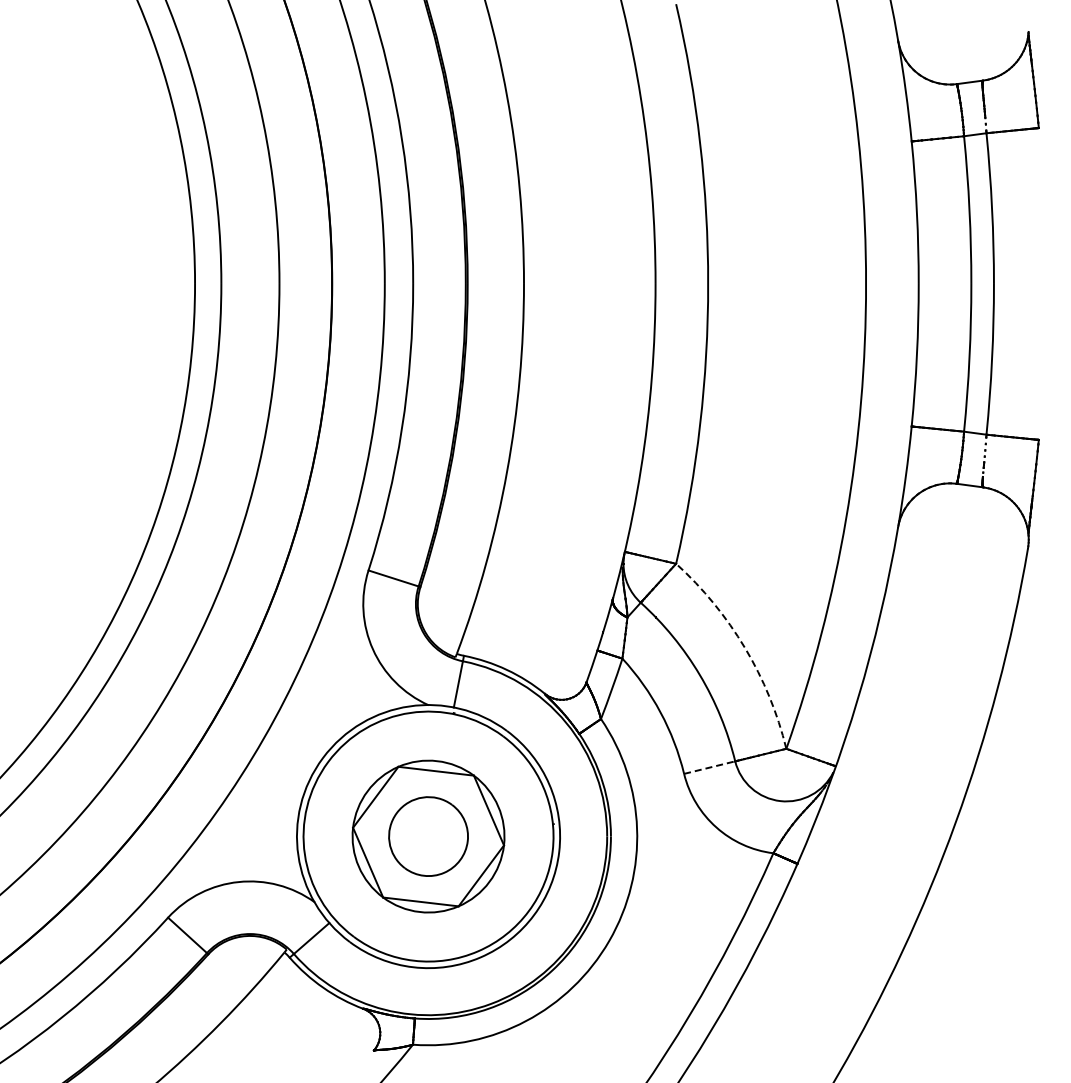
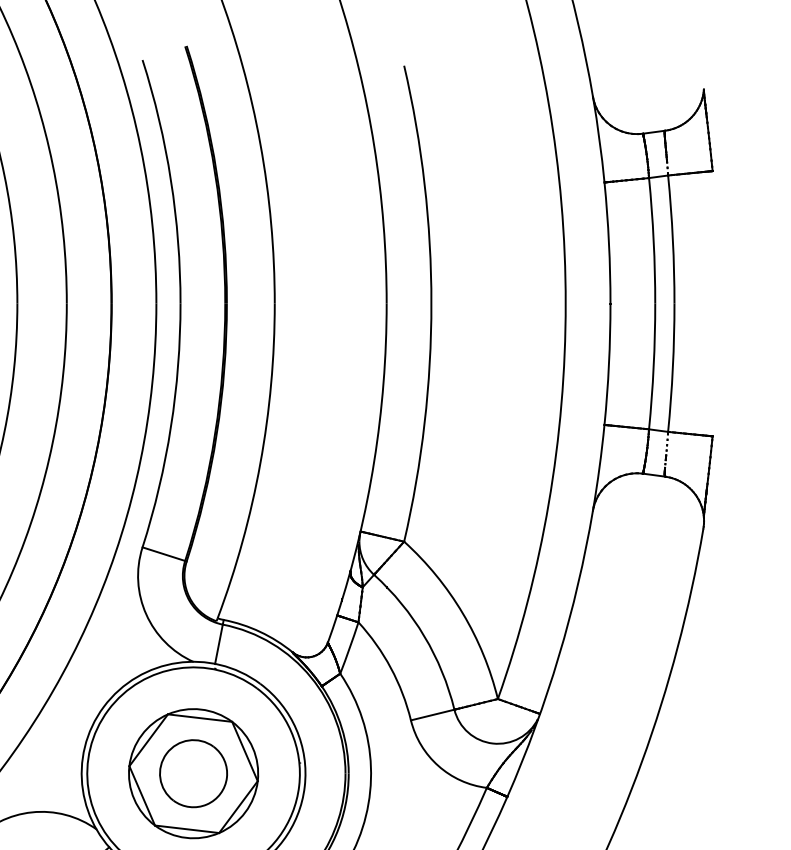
arc: (745, 648) -> (463, 613), dashed -> solid
line: (710, 767) -> (433, 714), dashed -> solid

